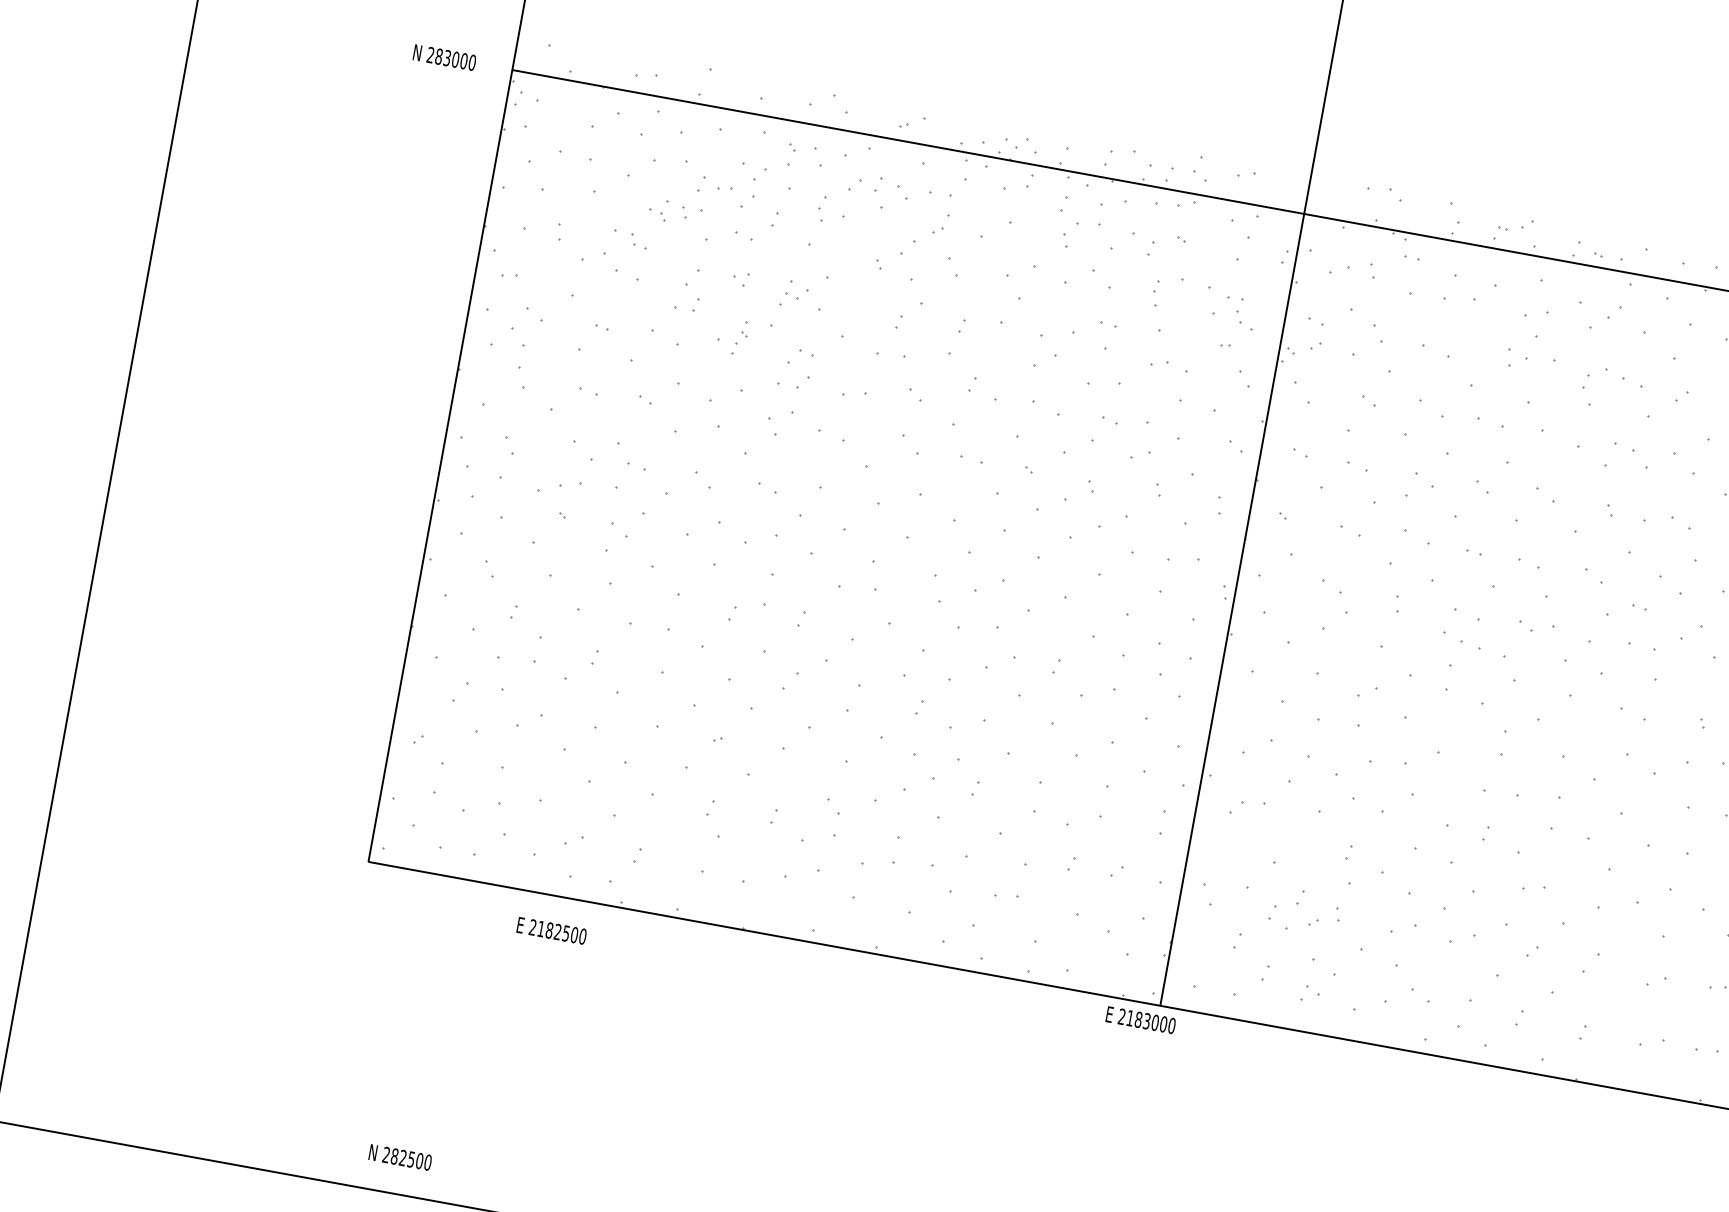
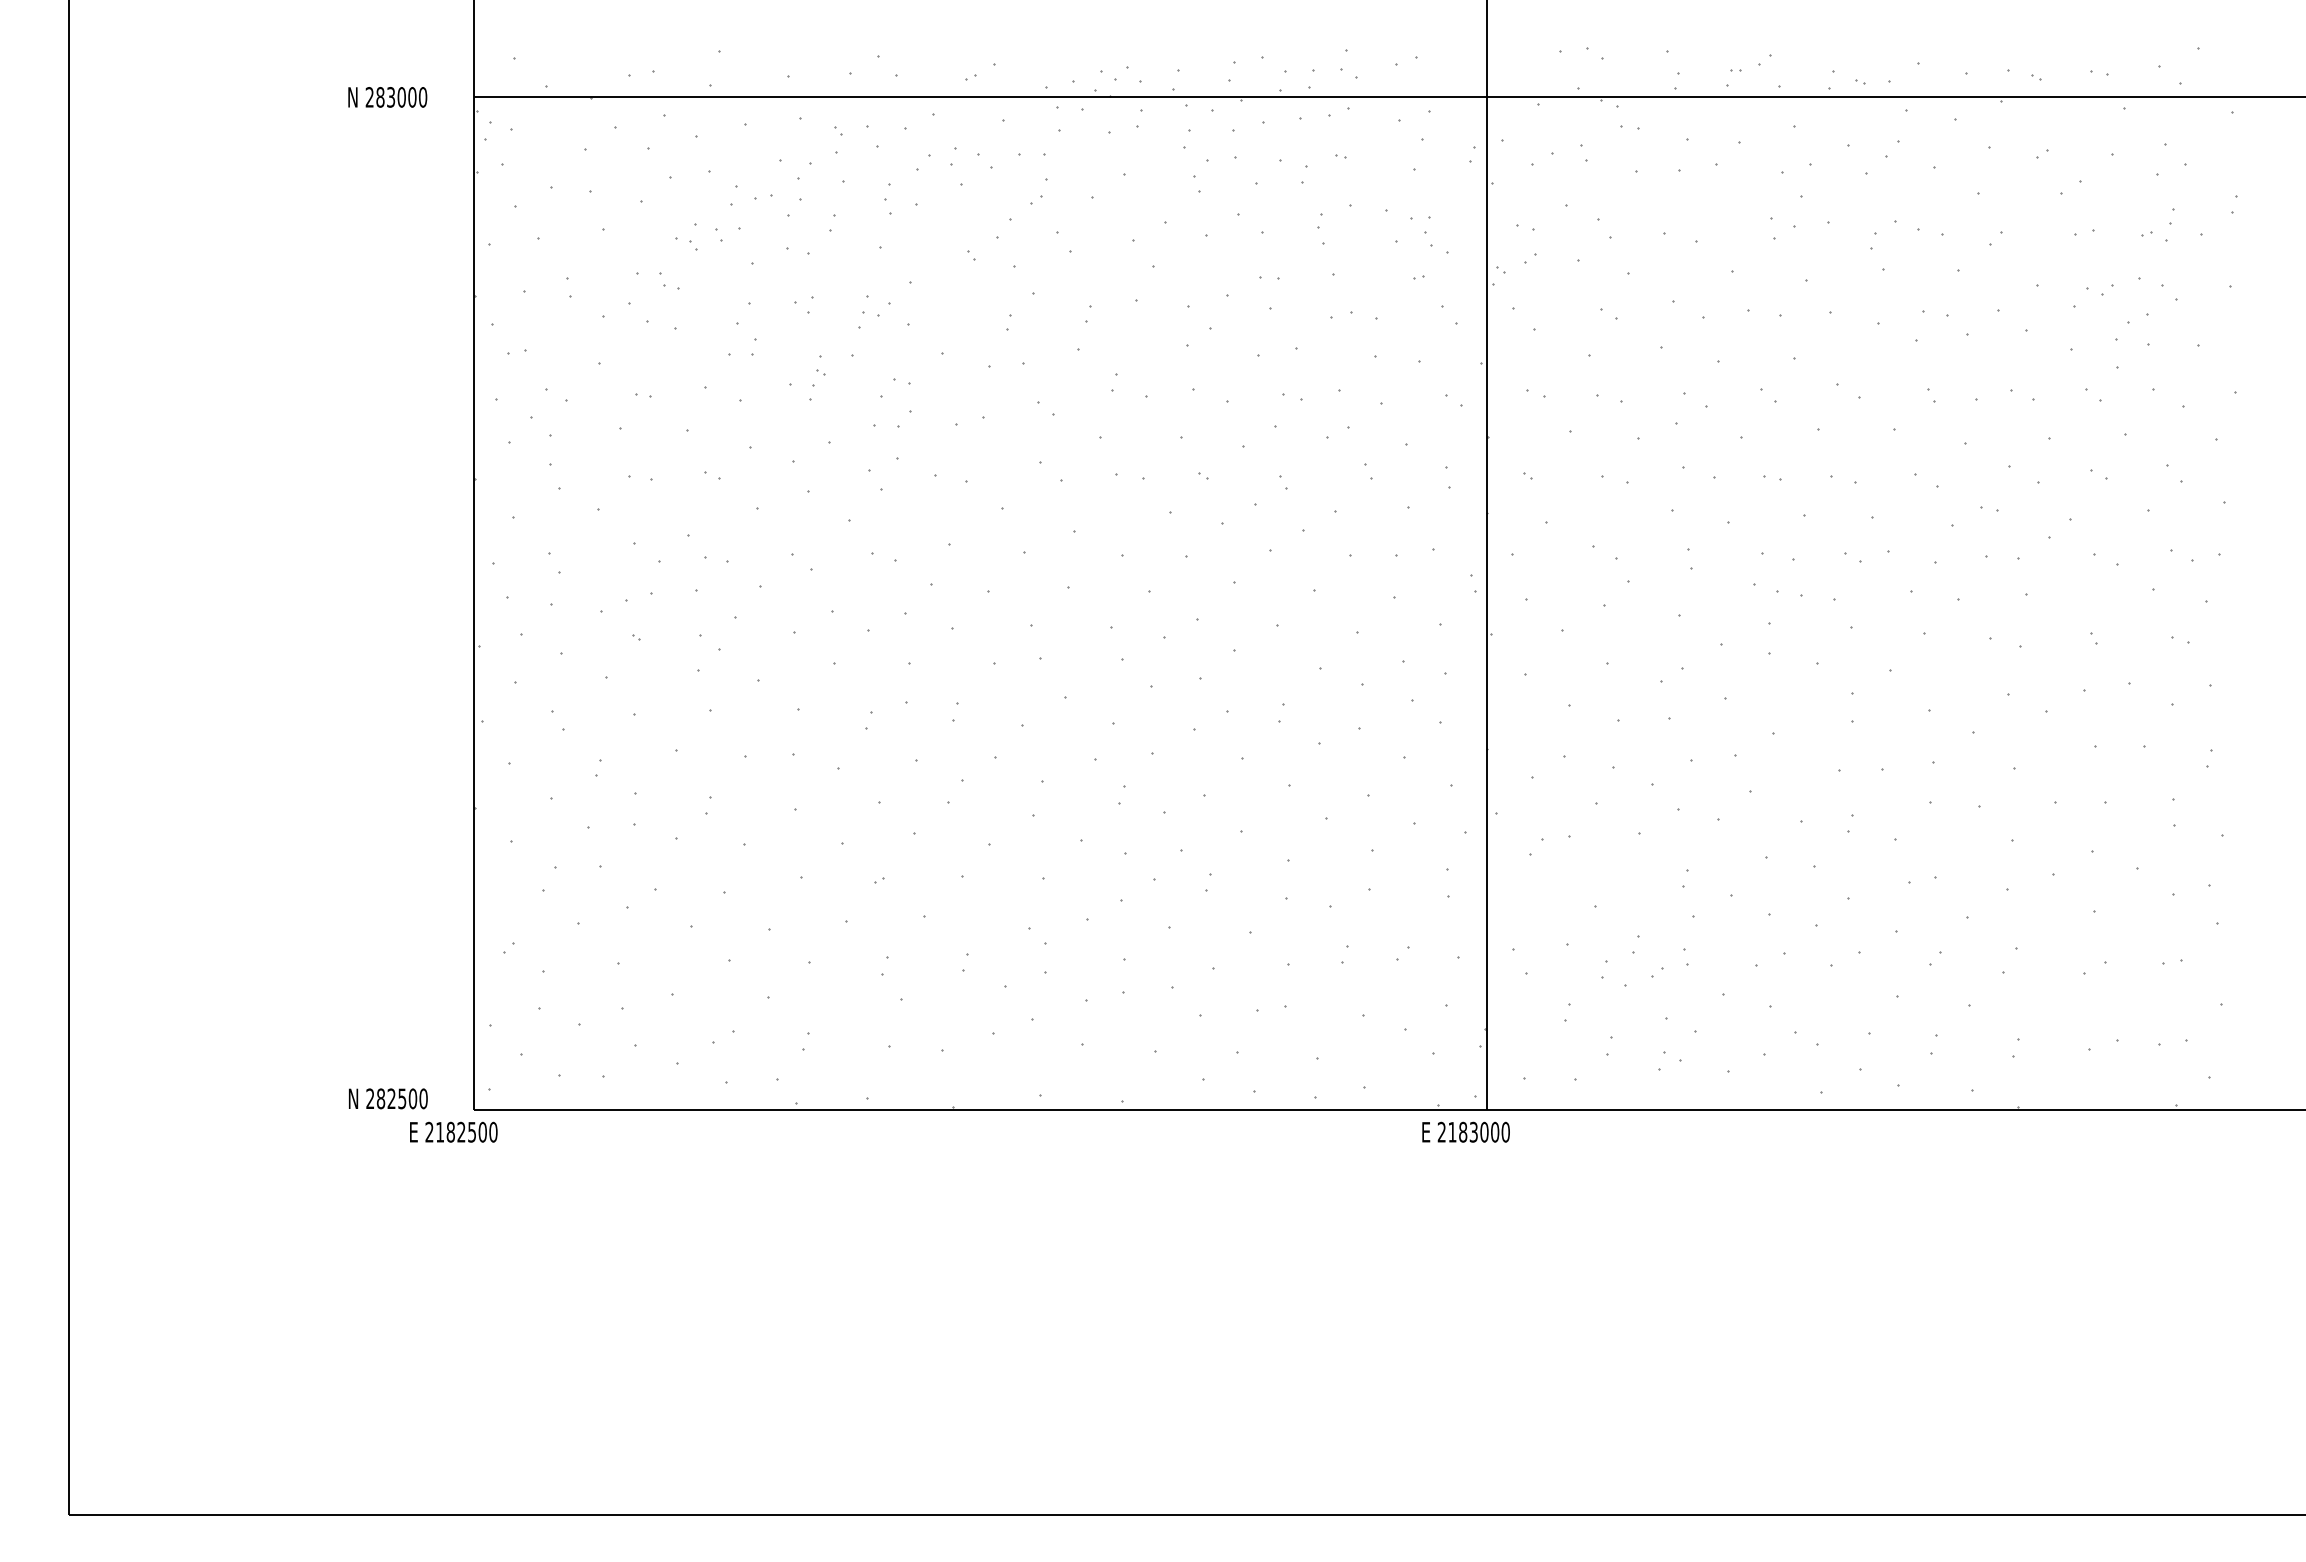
text: (551, 930) -> (453, 1131), moved
text: (400, 1157) -> (388, 1098), moved

